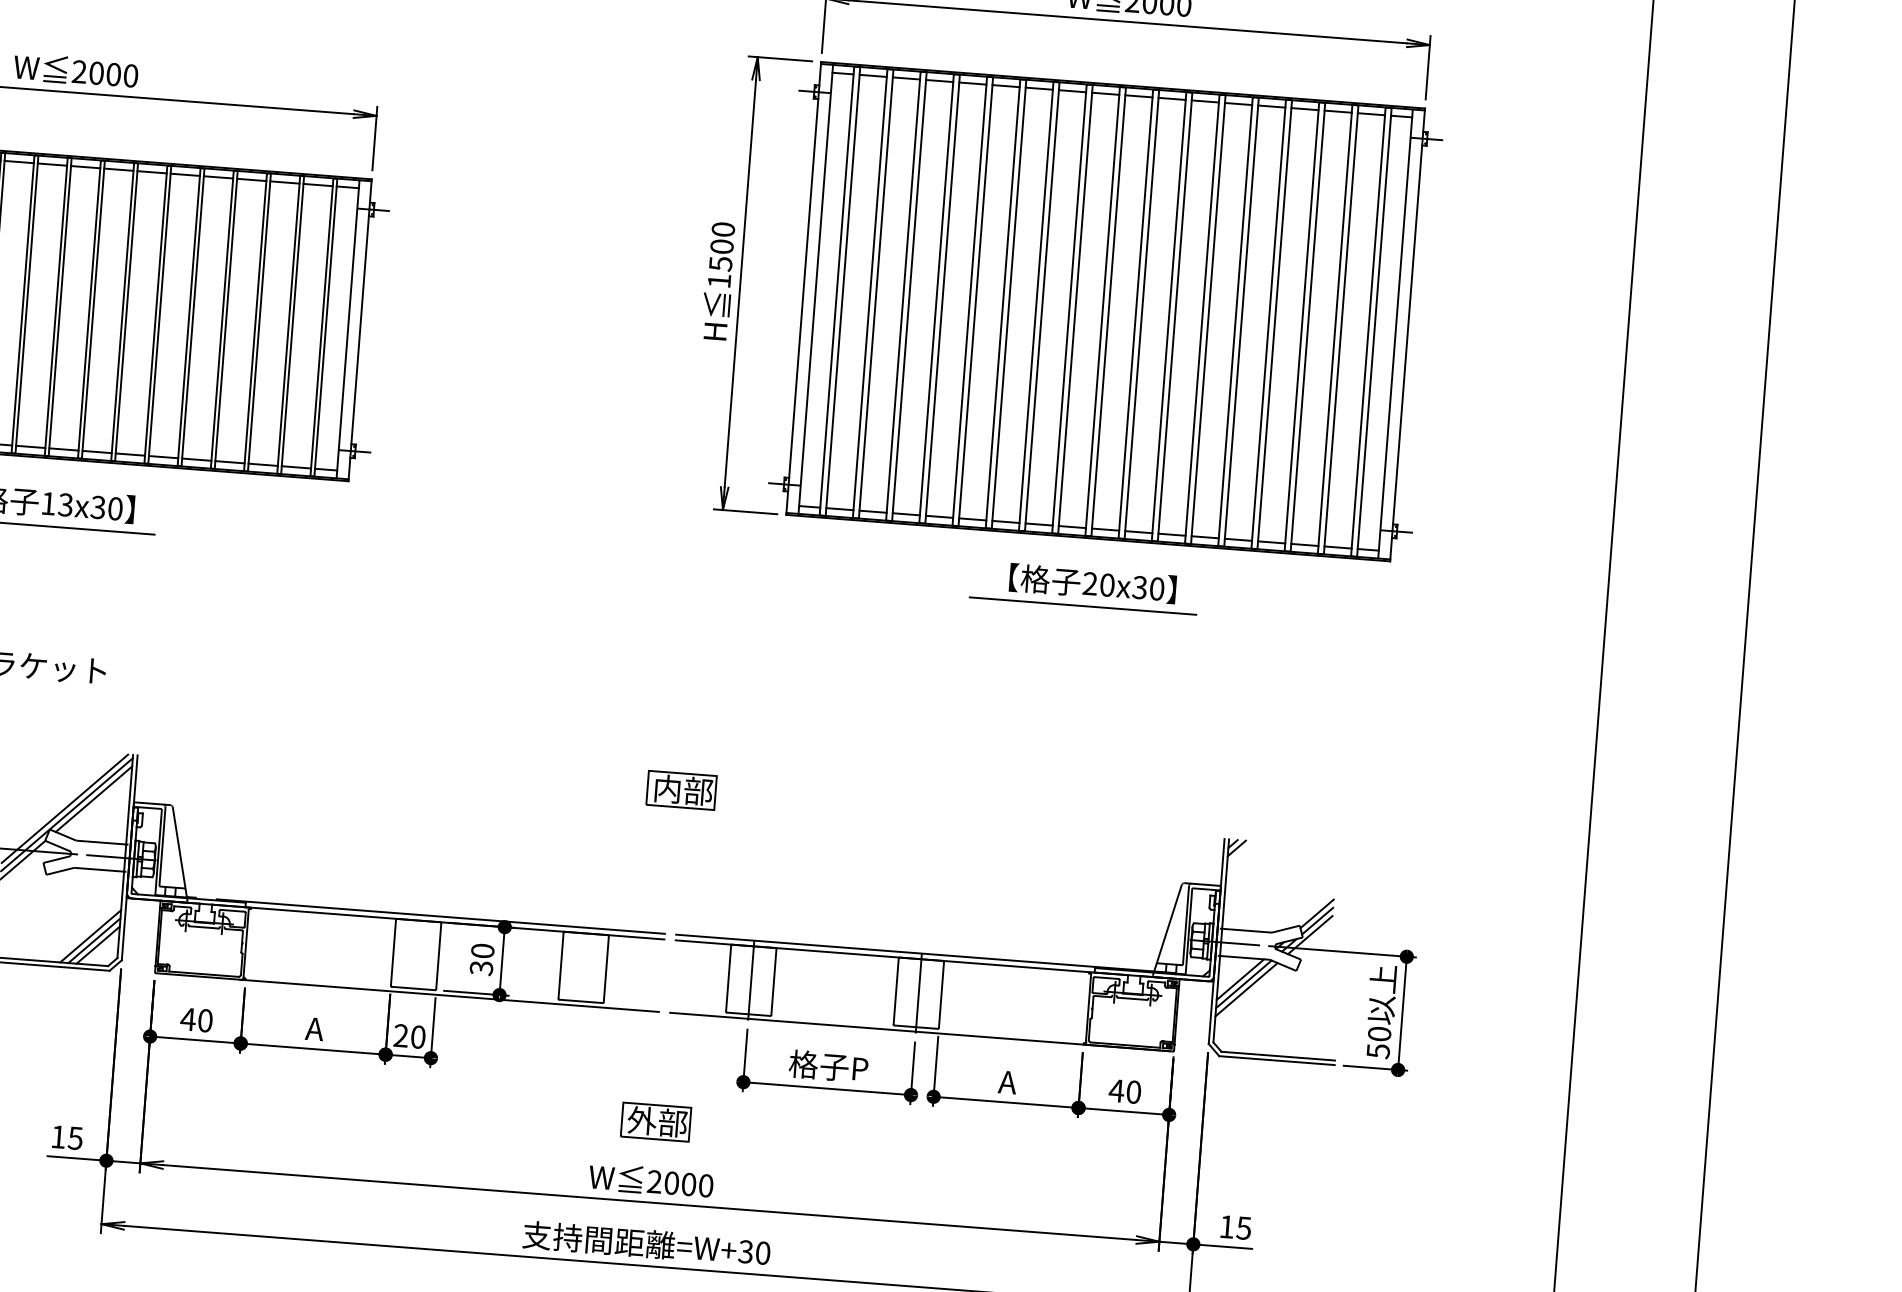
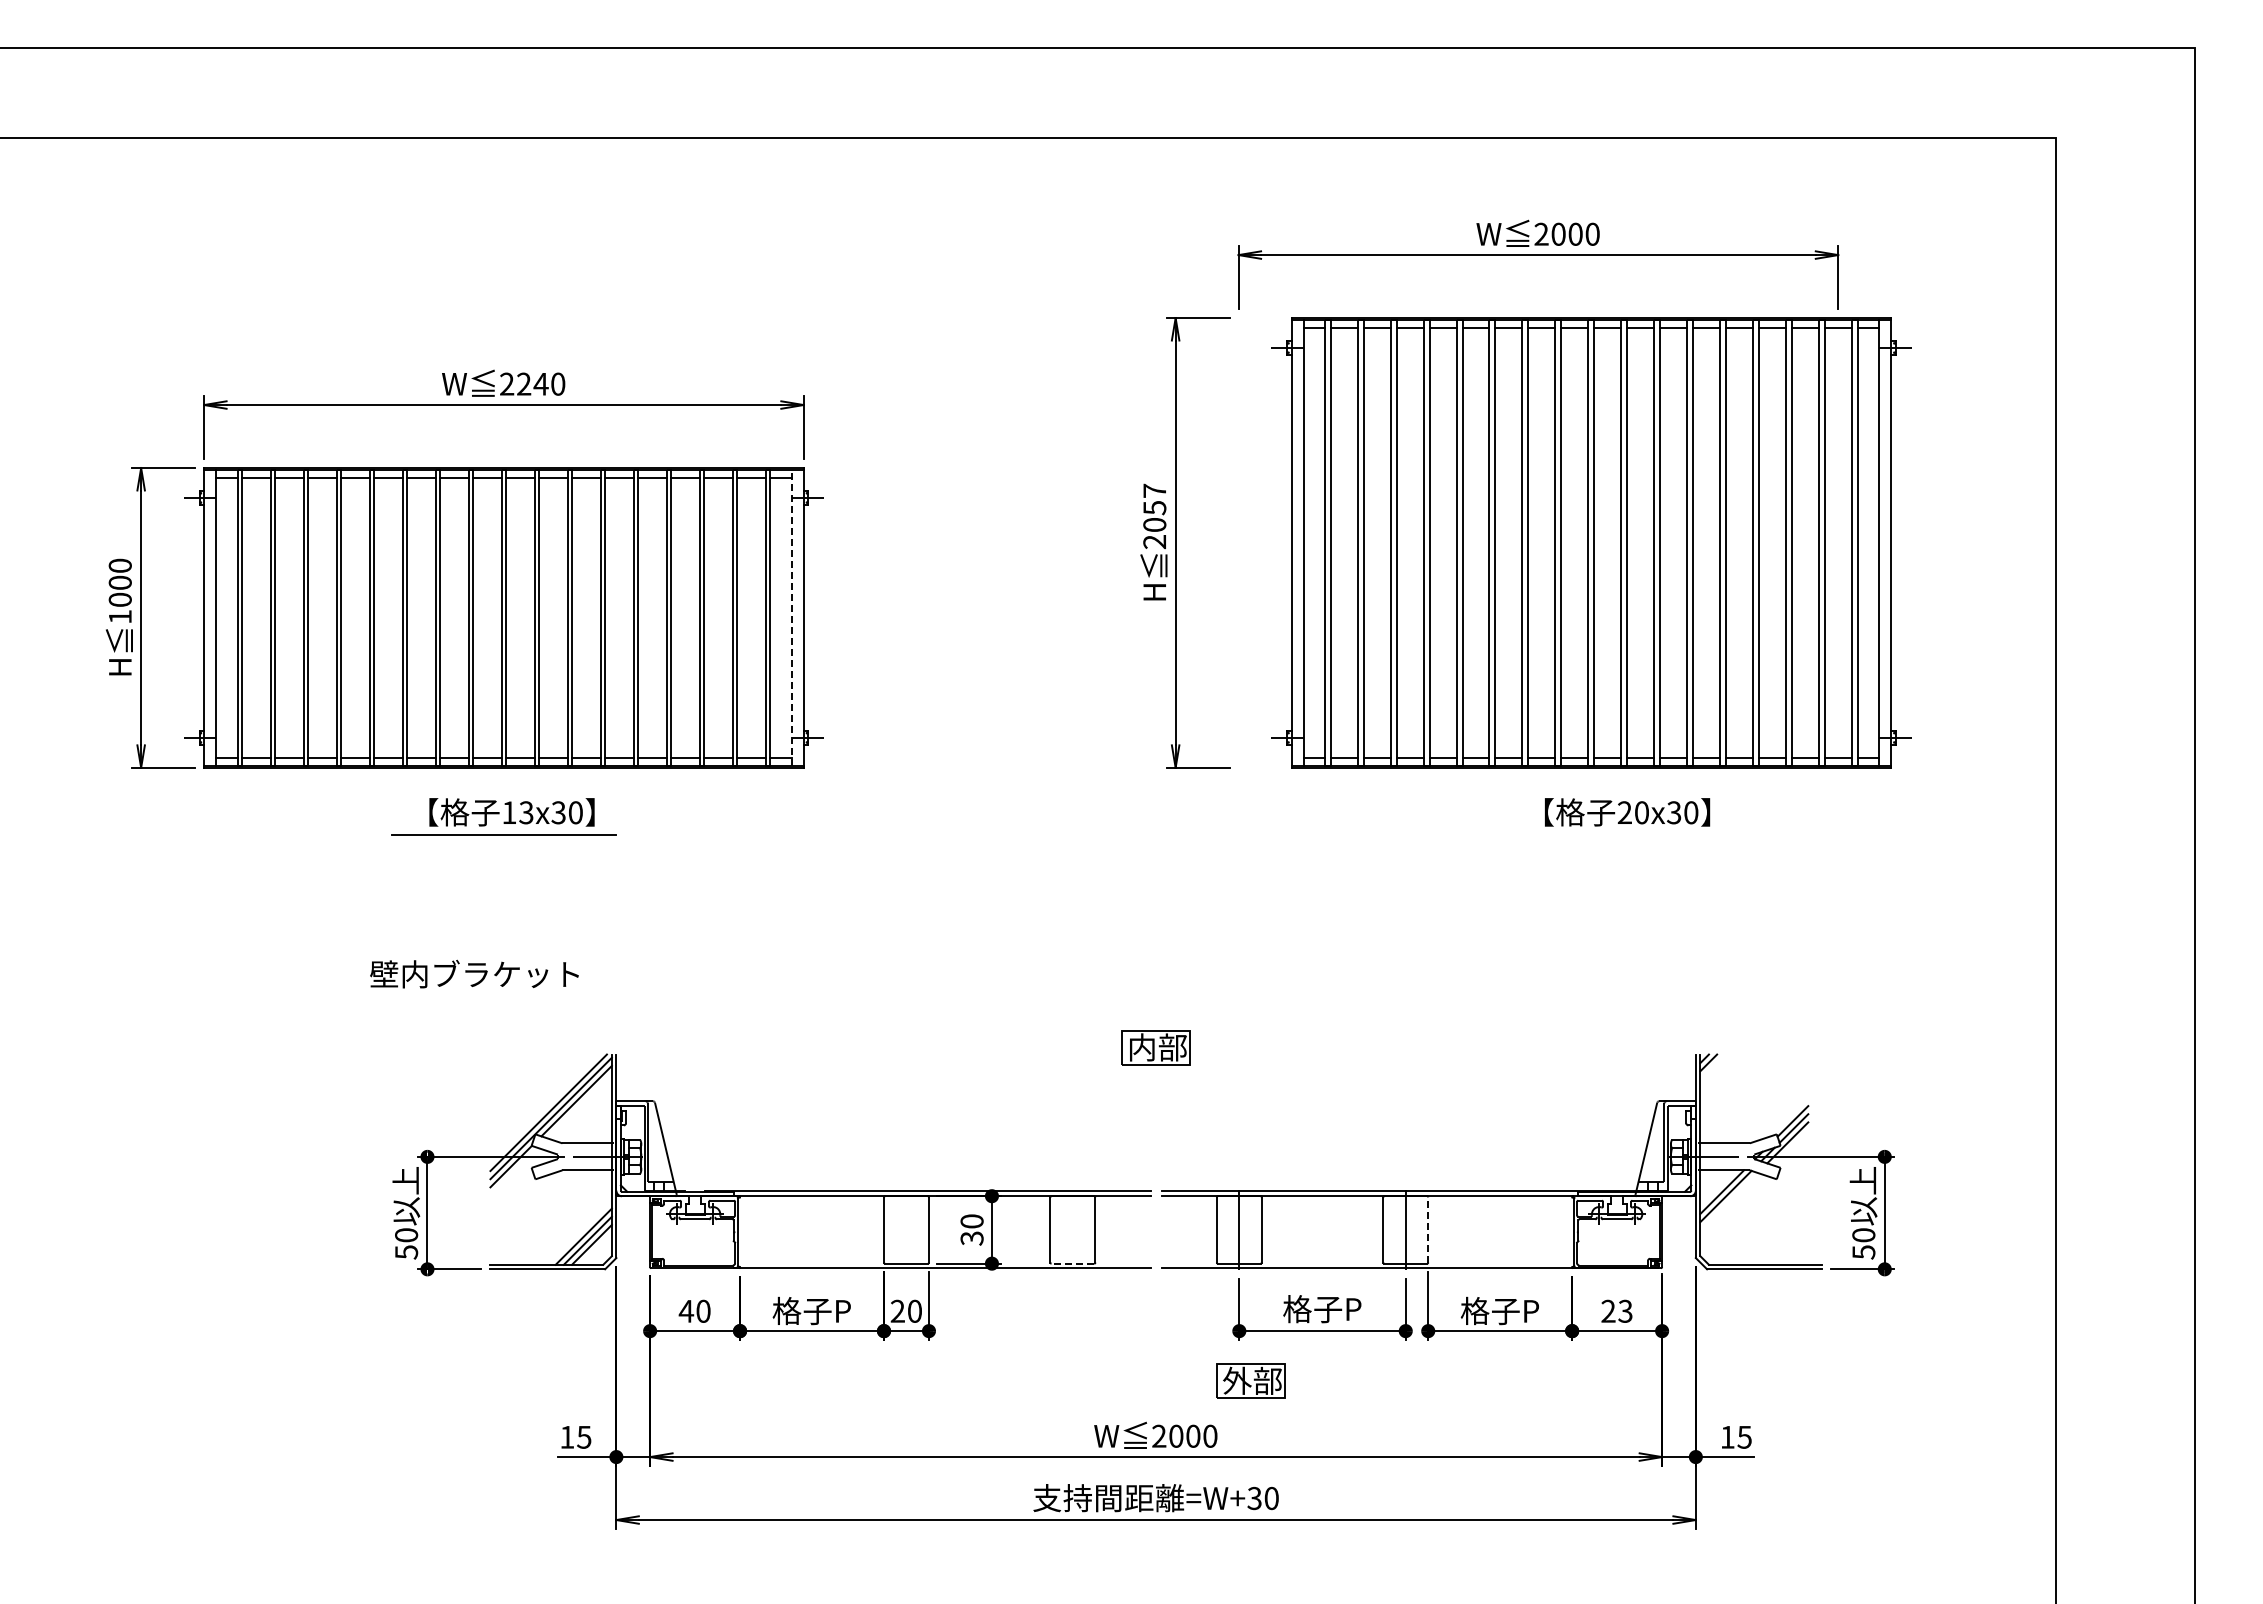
text: (105, 73) -> (532, 383), 2000 -> 2240
text: (721, 255) -> (1154, 516), 1500 -> 2057
part: (1105, 311) -> (1591, 542), moved
line: (347, 328) -> (791, 617), solid -> dashed
text: (1092, 583) -> (1627, 812), moved
line: (1082, 606) -> (1537, 835), removed
line: (1246, 989) -> (1728, 1201), removed
line: (941, 994) -> (1428, 1229), solid -> dashed
line: (580, 1001) -> (1072, 1263), solid -> dashed
text: (314, 1028) -> (811, 1310), A -> 格子P
text: (1006, 1081) -> (1499, 1310), A -> 格子P
text: (1124, 1090) -> (1616, 1310), 40 -> 23
part: (655, 1121) -> (1250, 1380), moved

